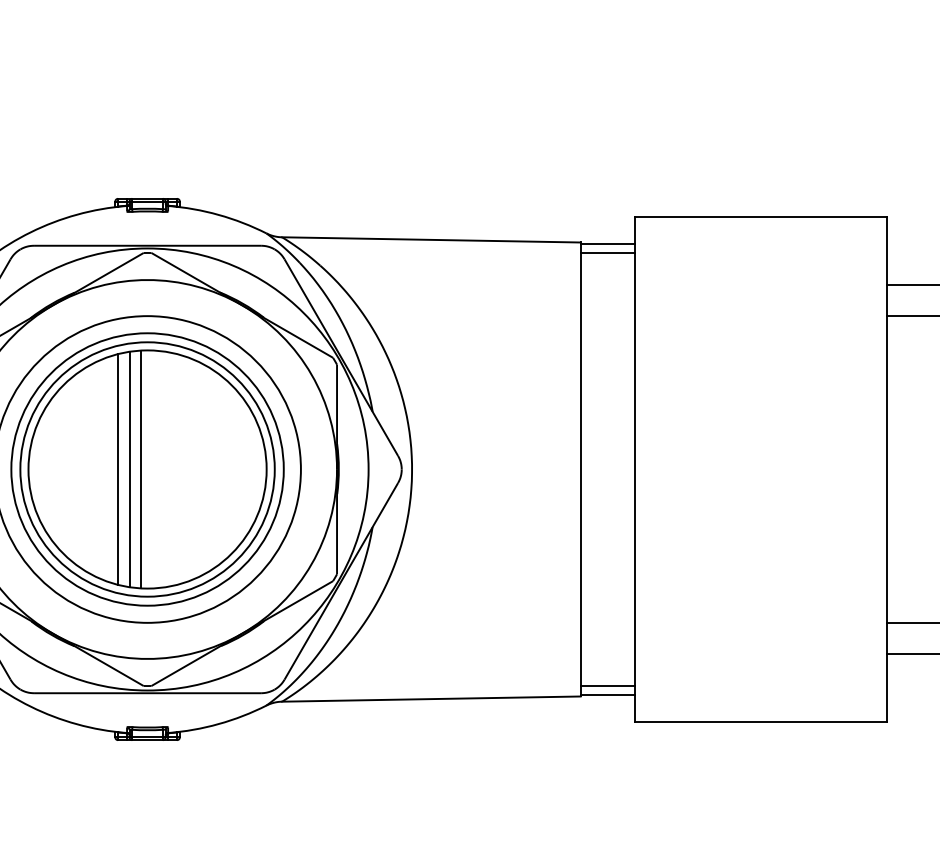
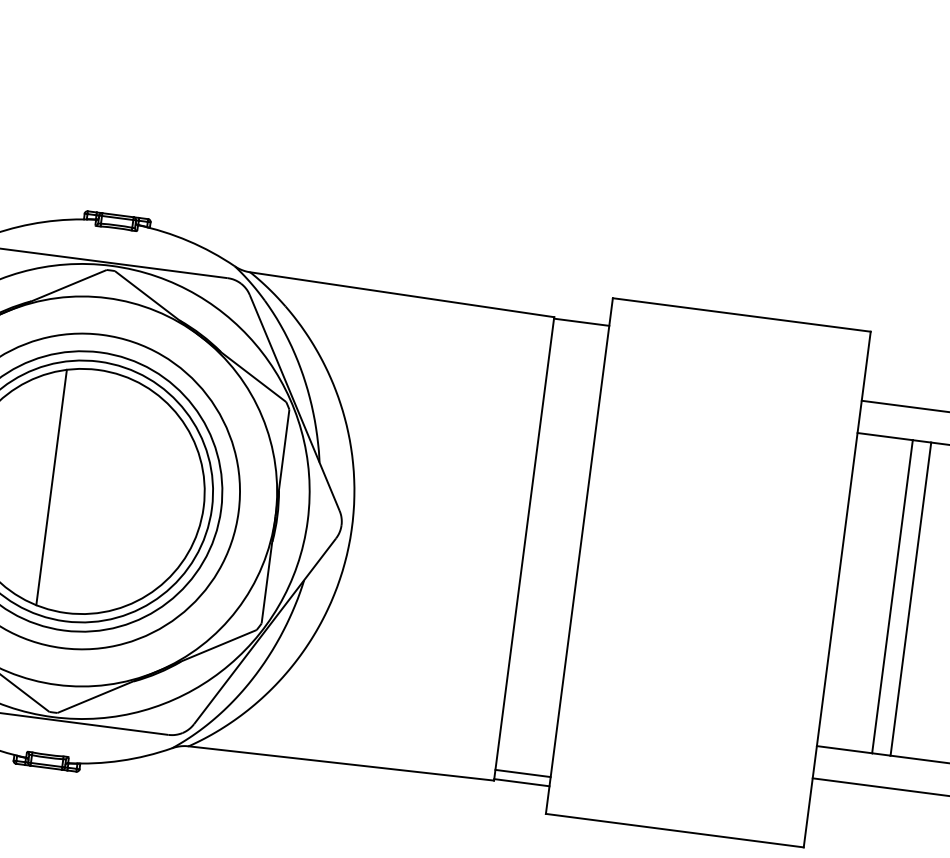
line: (607, 252) -> (580, 330), removed
line: (129, 469) -> (63, 489), removed
line: (141, 469) -> (75, 490), removed

